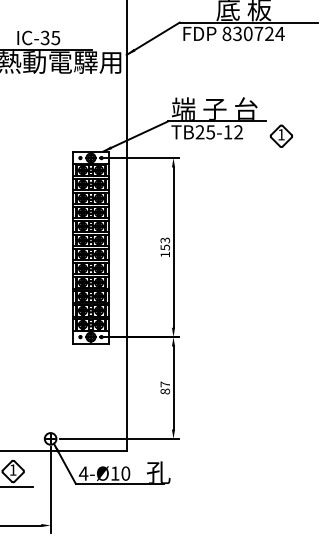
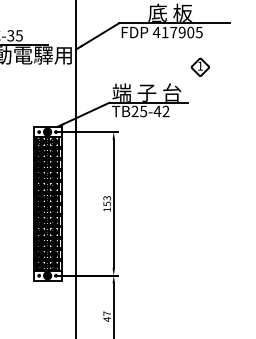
text: (253, 33) -> (177, 32), 830724 -> 417905
text: (227, 132) -> (157, 111), TB25-12 -> TB25-42
part: (280, 135) -> (199, 66), moved
text: (165, 391) -> (107, 319), 87 -> 47

